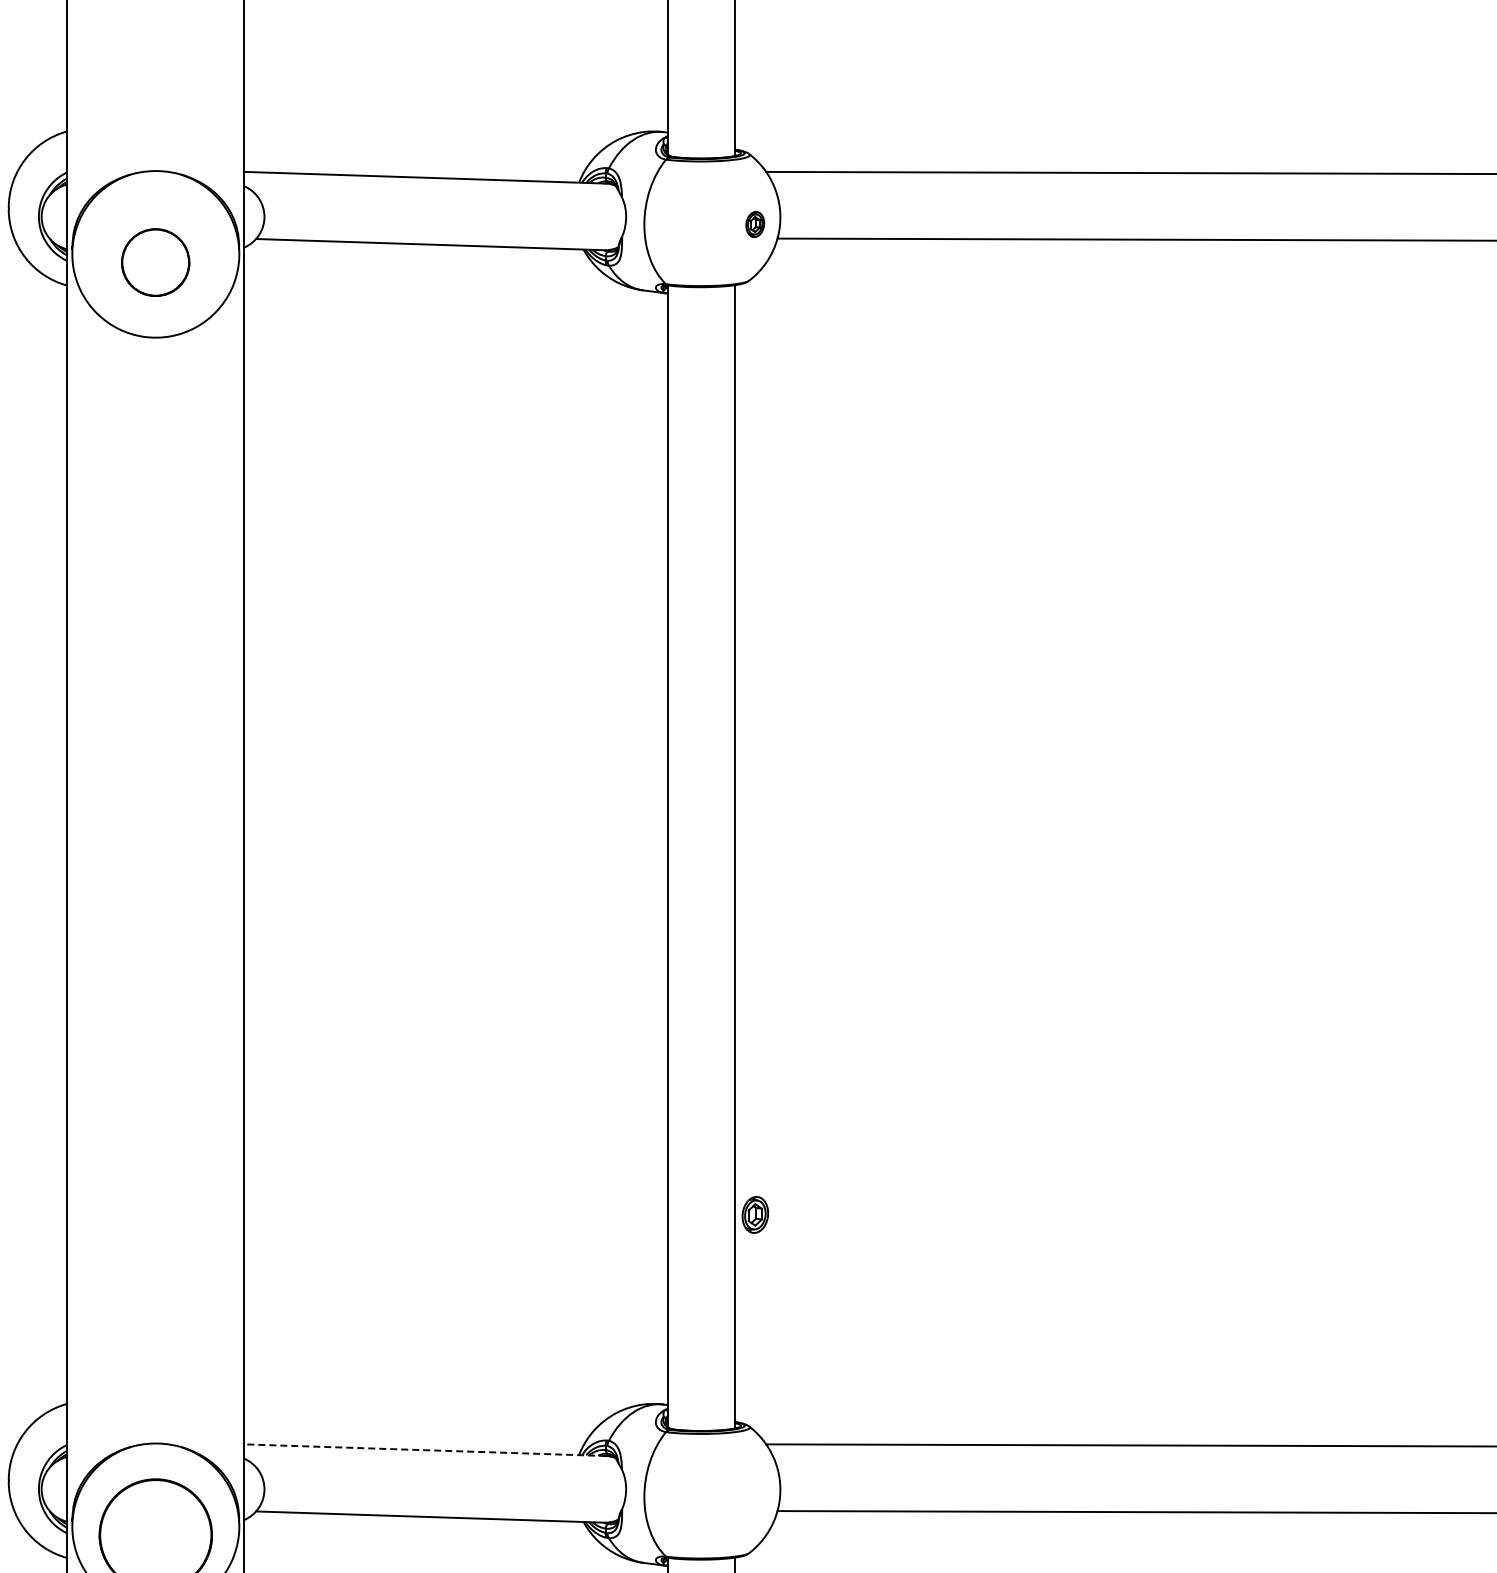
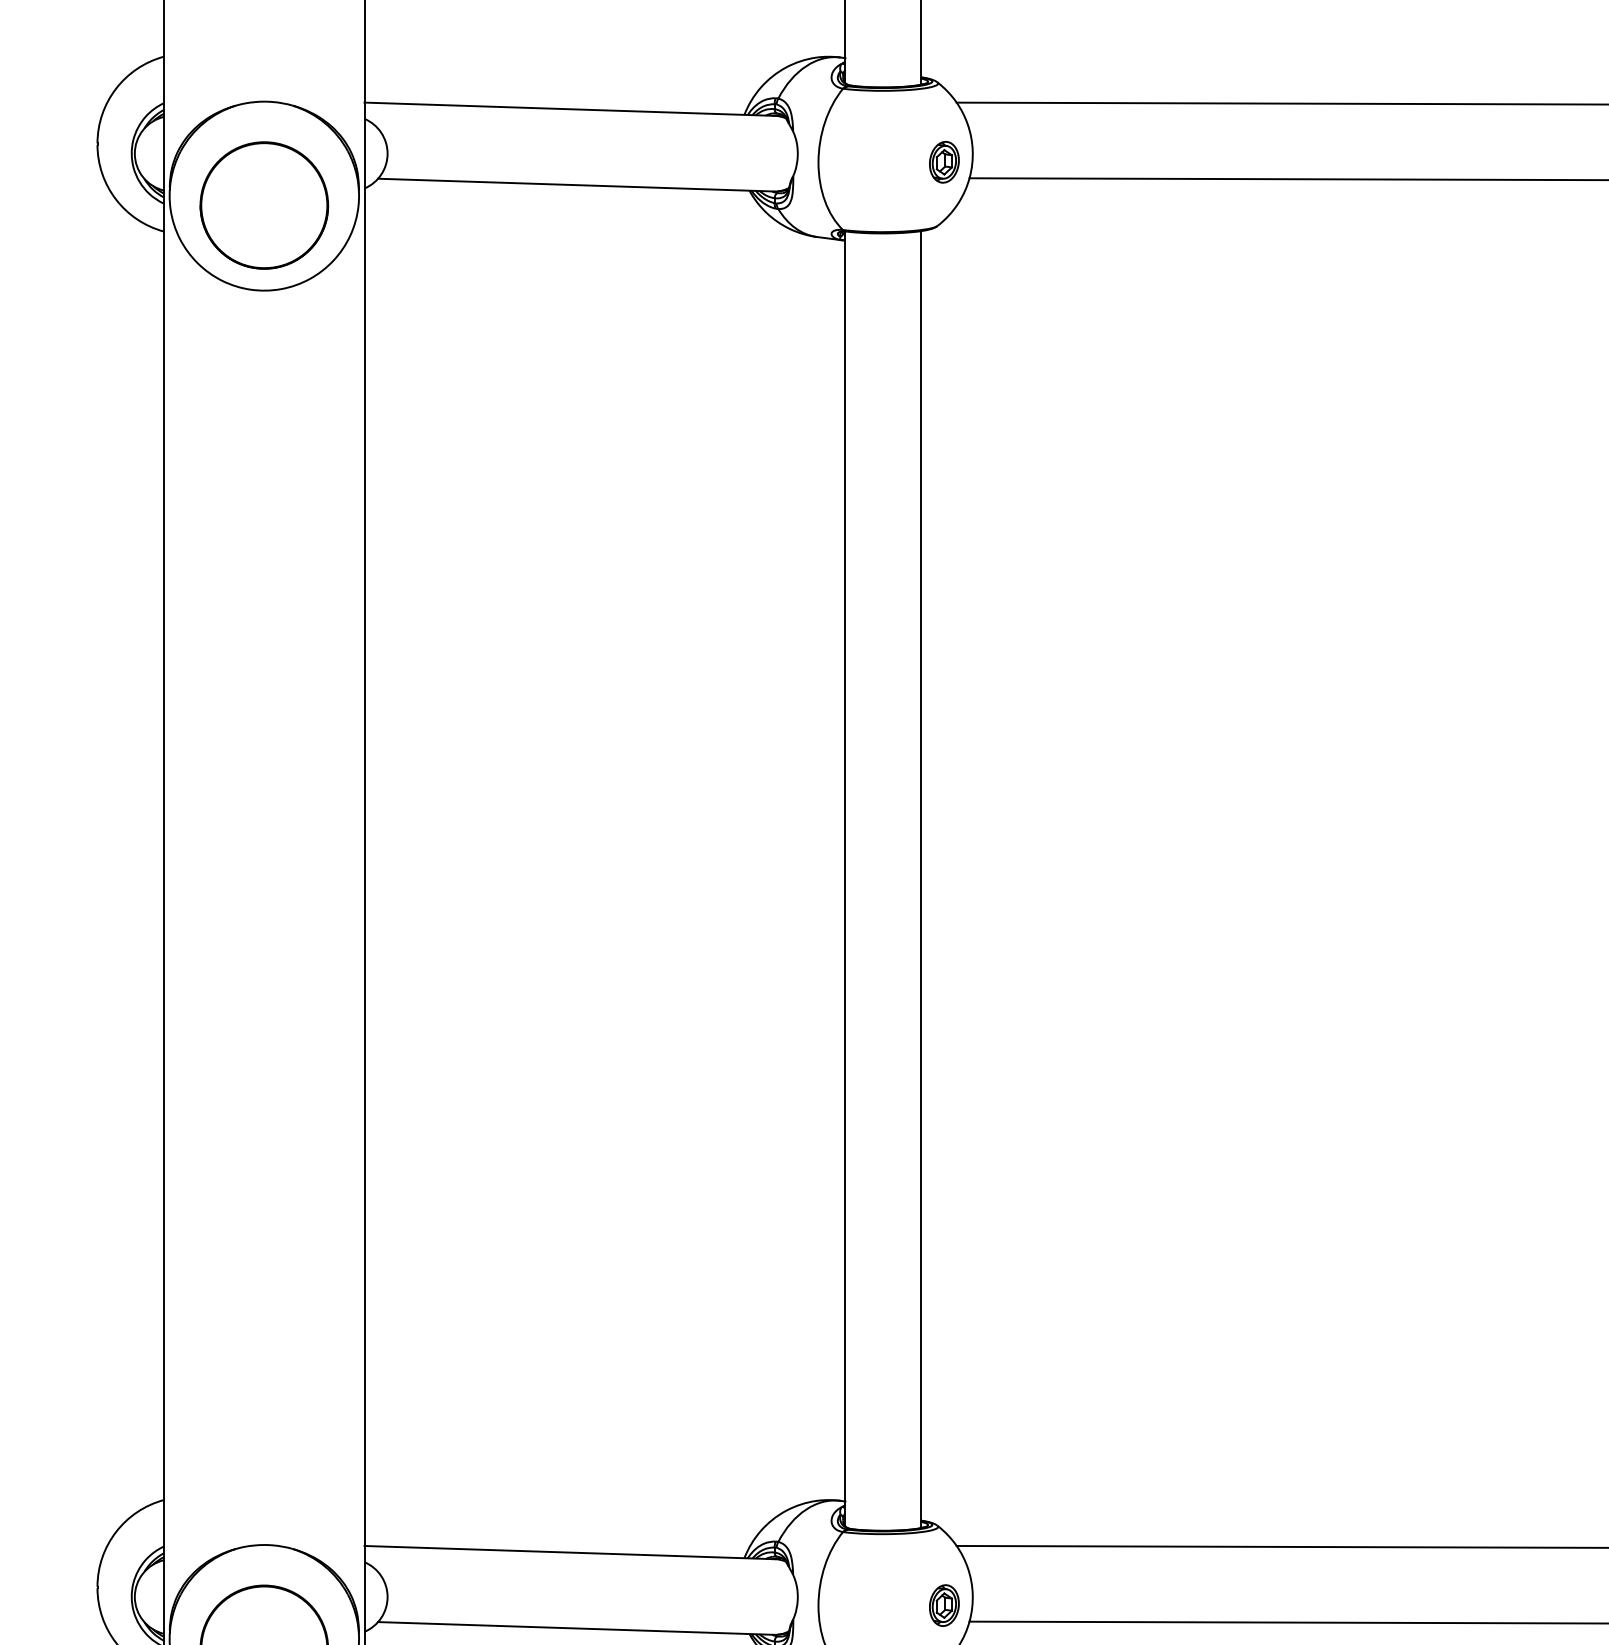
part: (754, 224) -> (943, 162), size x1.43
part: (155, 262) -> (263, 205), size x1.67
part: (755, 1214) -> (944, 1605), moved
line: (424, 1450) -> (569, 1552), dashed -> solid

